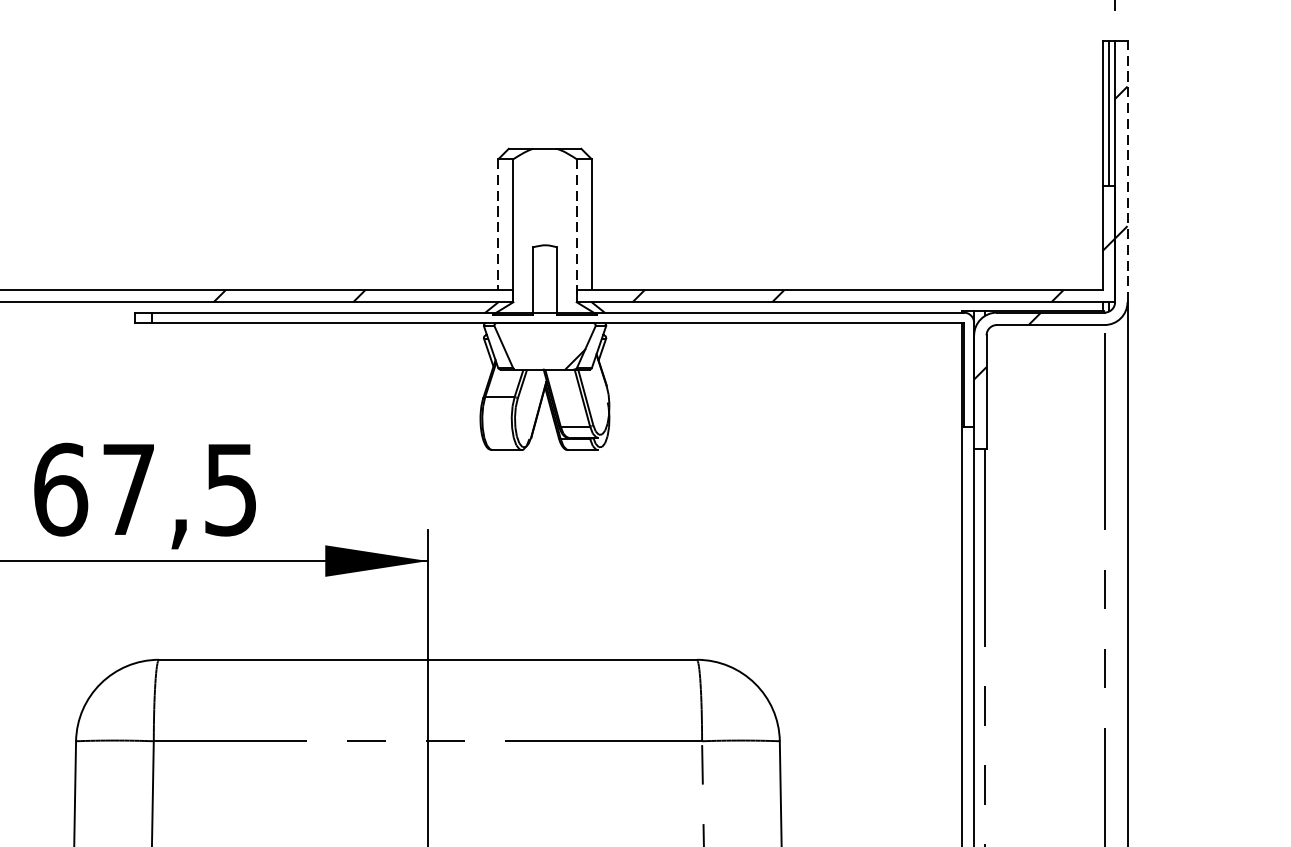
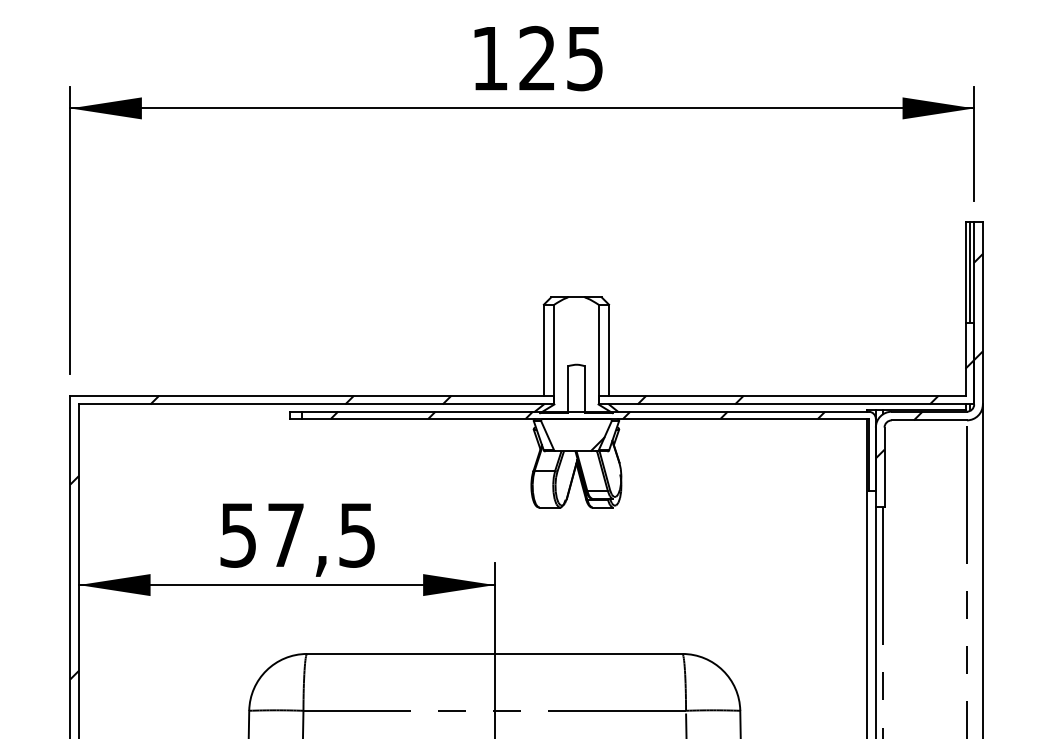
line: (1126, 170) -> (982, 312), dashed -> solid
line: (497, 224) -> (543, 350), dashed -> solid
line: (576, 230) -> (598, 354), dashed -> solid
hatch: (546, 316) -> (577, 414), added
text: (60, 488) -> (238, 534), 67,5 -> 57,5

